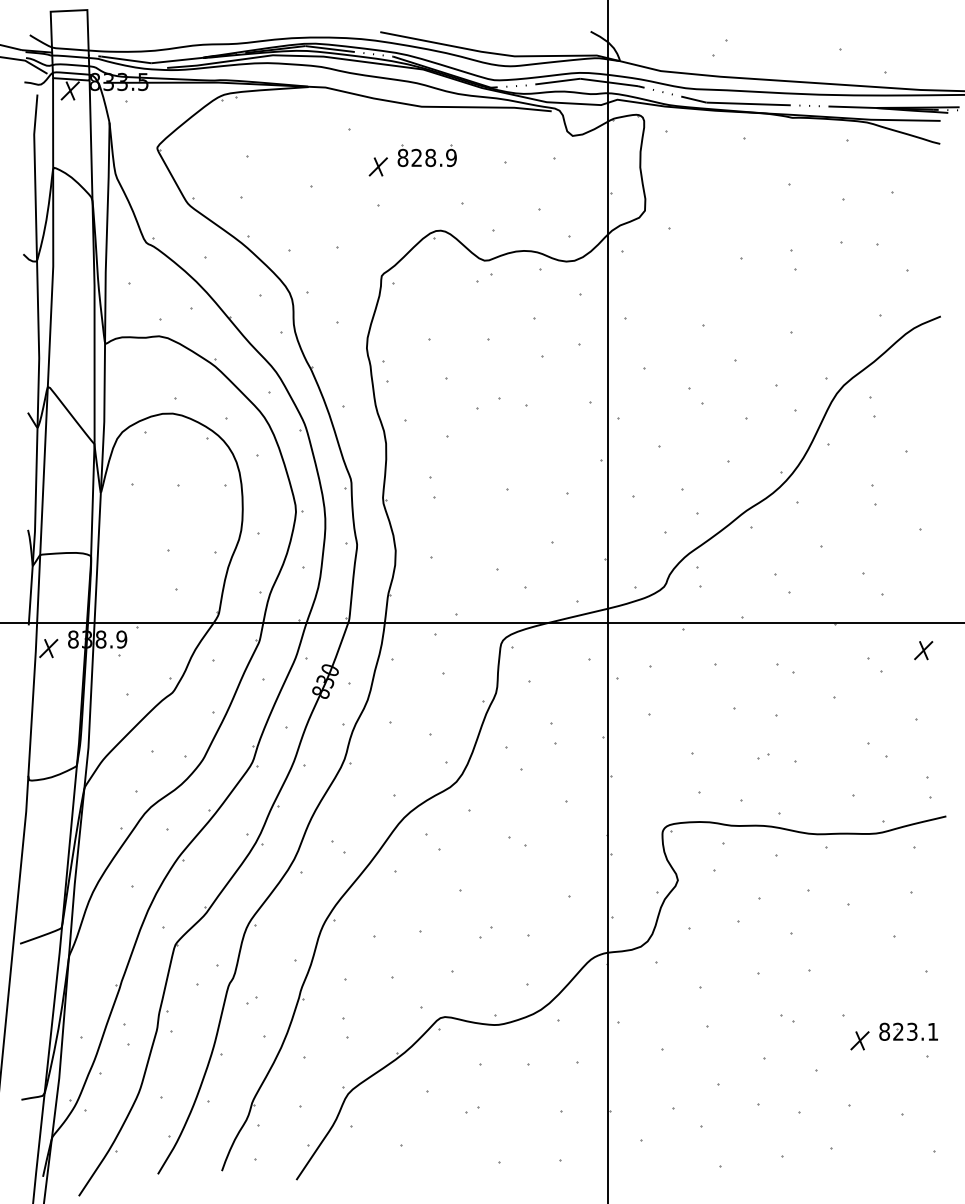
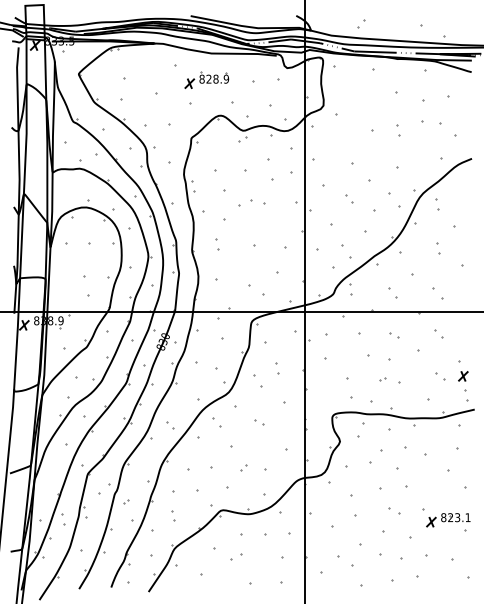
part: (923, 650) -> (463, 376), moved
part: (788, 1017) -> (395, 510), size x1.6
part: (471, 1109) -> (236, 556), size x1.6

